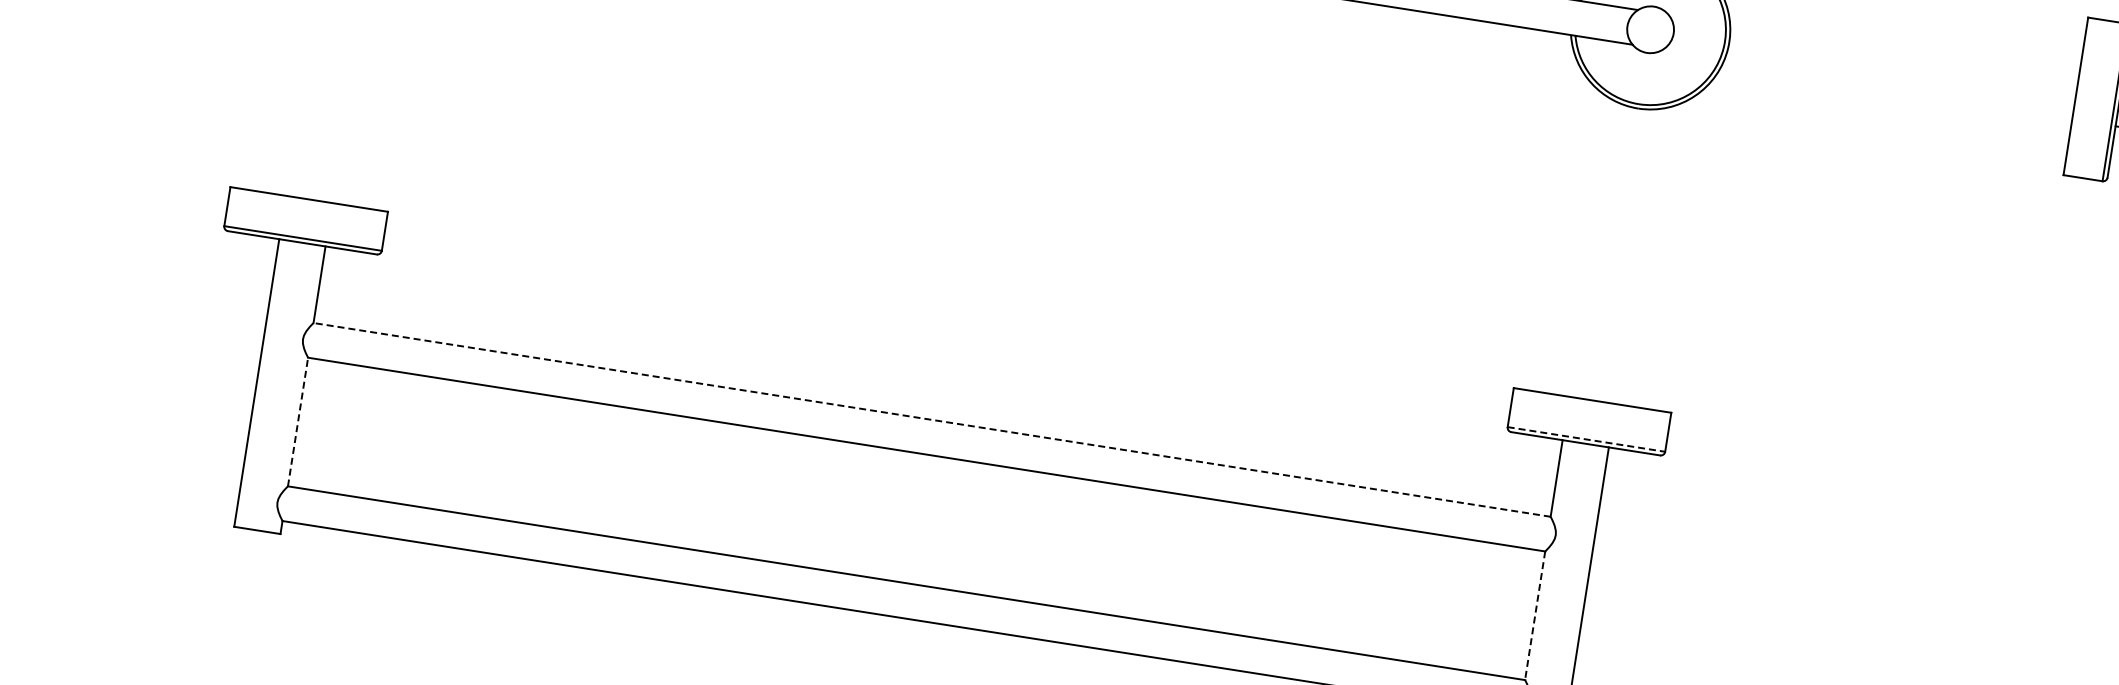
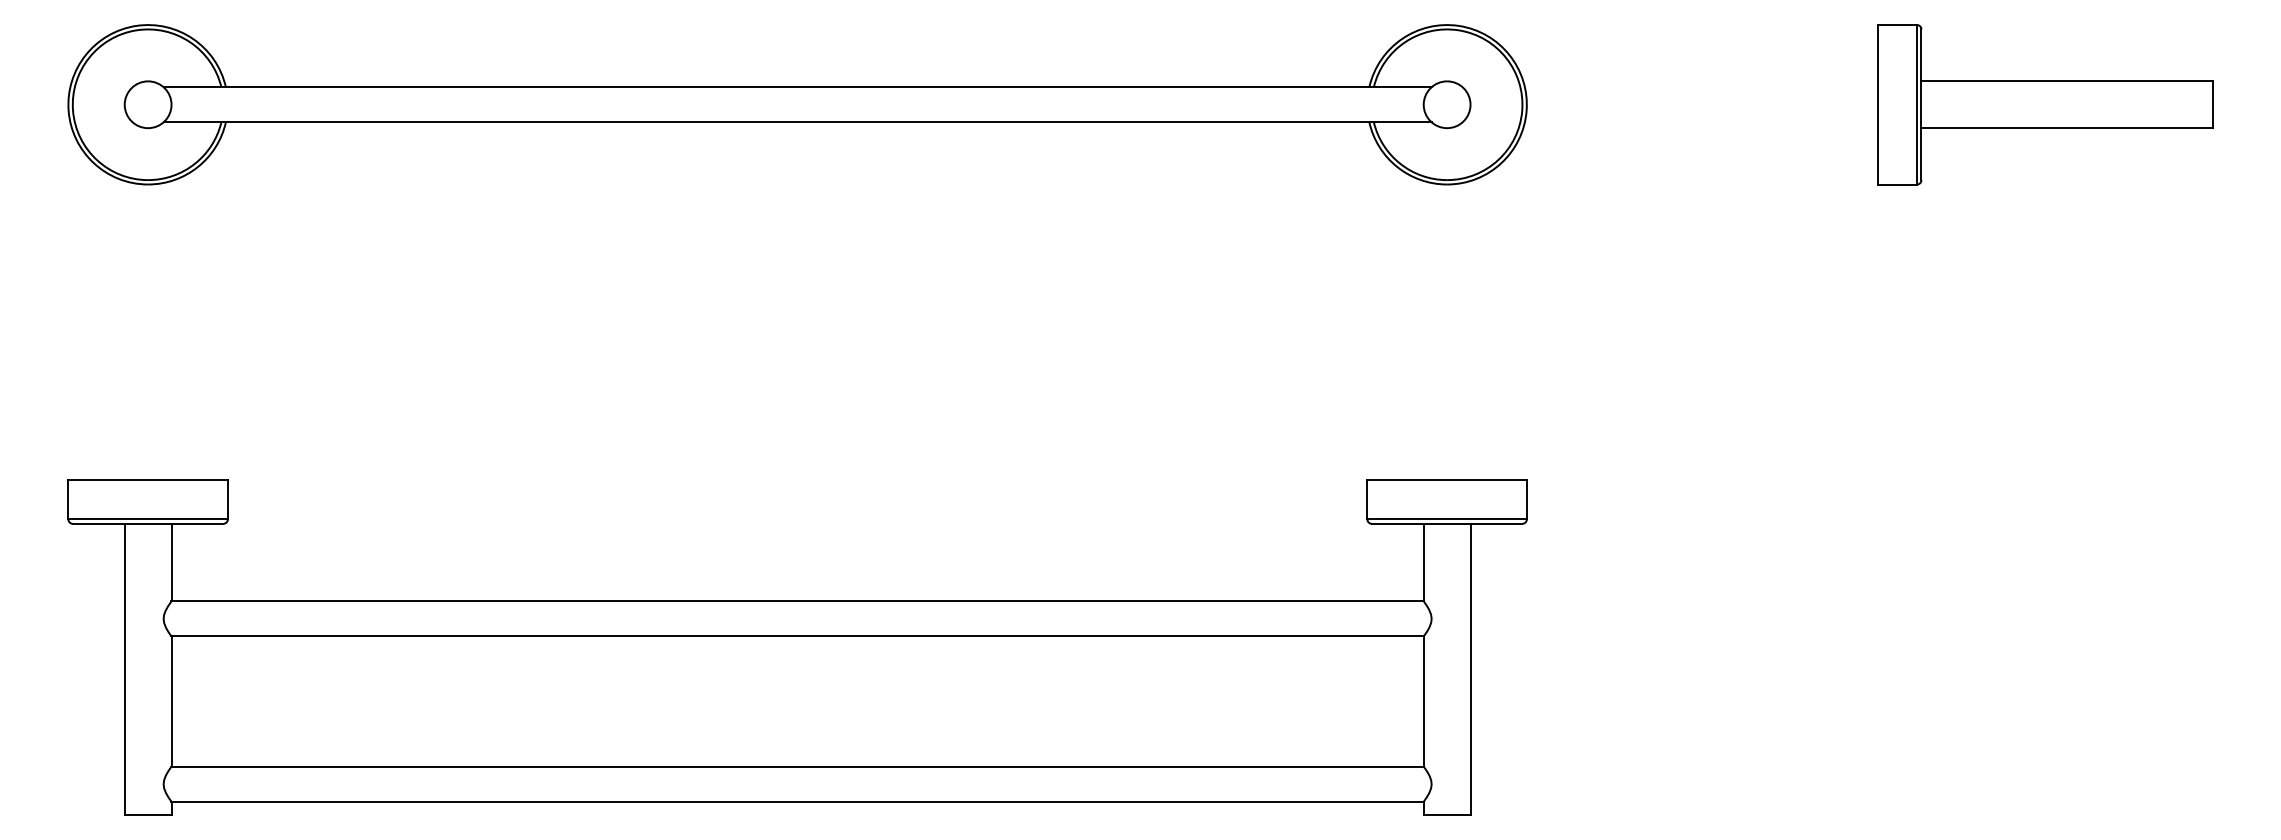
line: (931, 420) -> (797, 601), dashed -> solid
line: (298, 421) -> (171, 701), dashed -> solid
line: (1586, 439) -> (1447, 519), dashed -> solid
line: (1534, 616) -> (1423, 702), dashed -> solid

